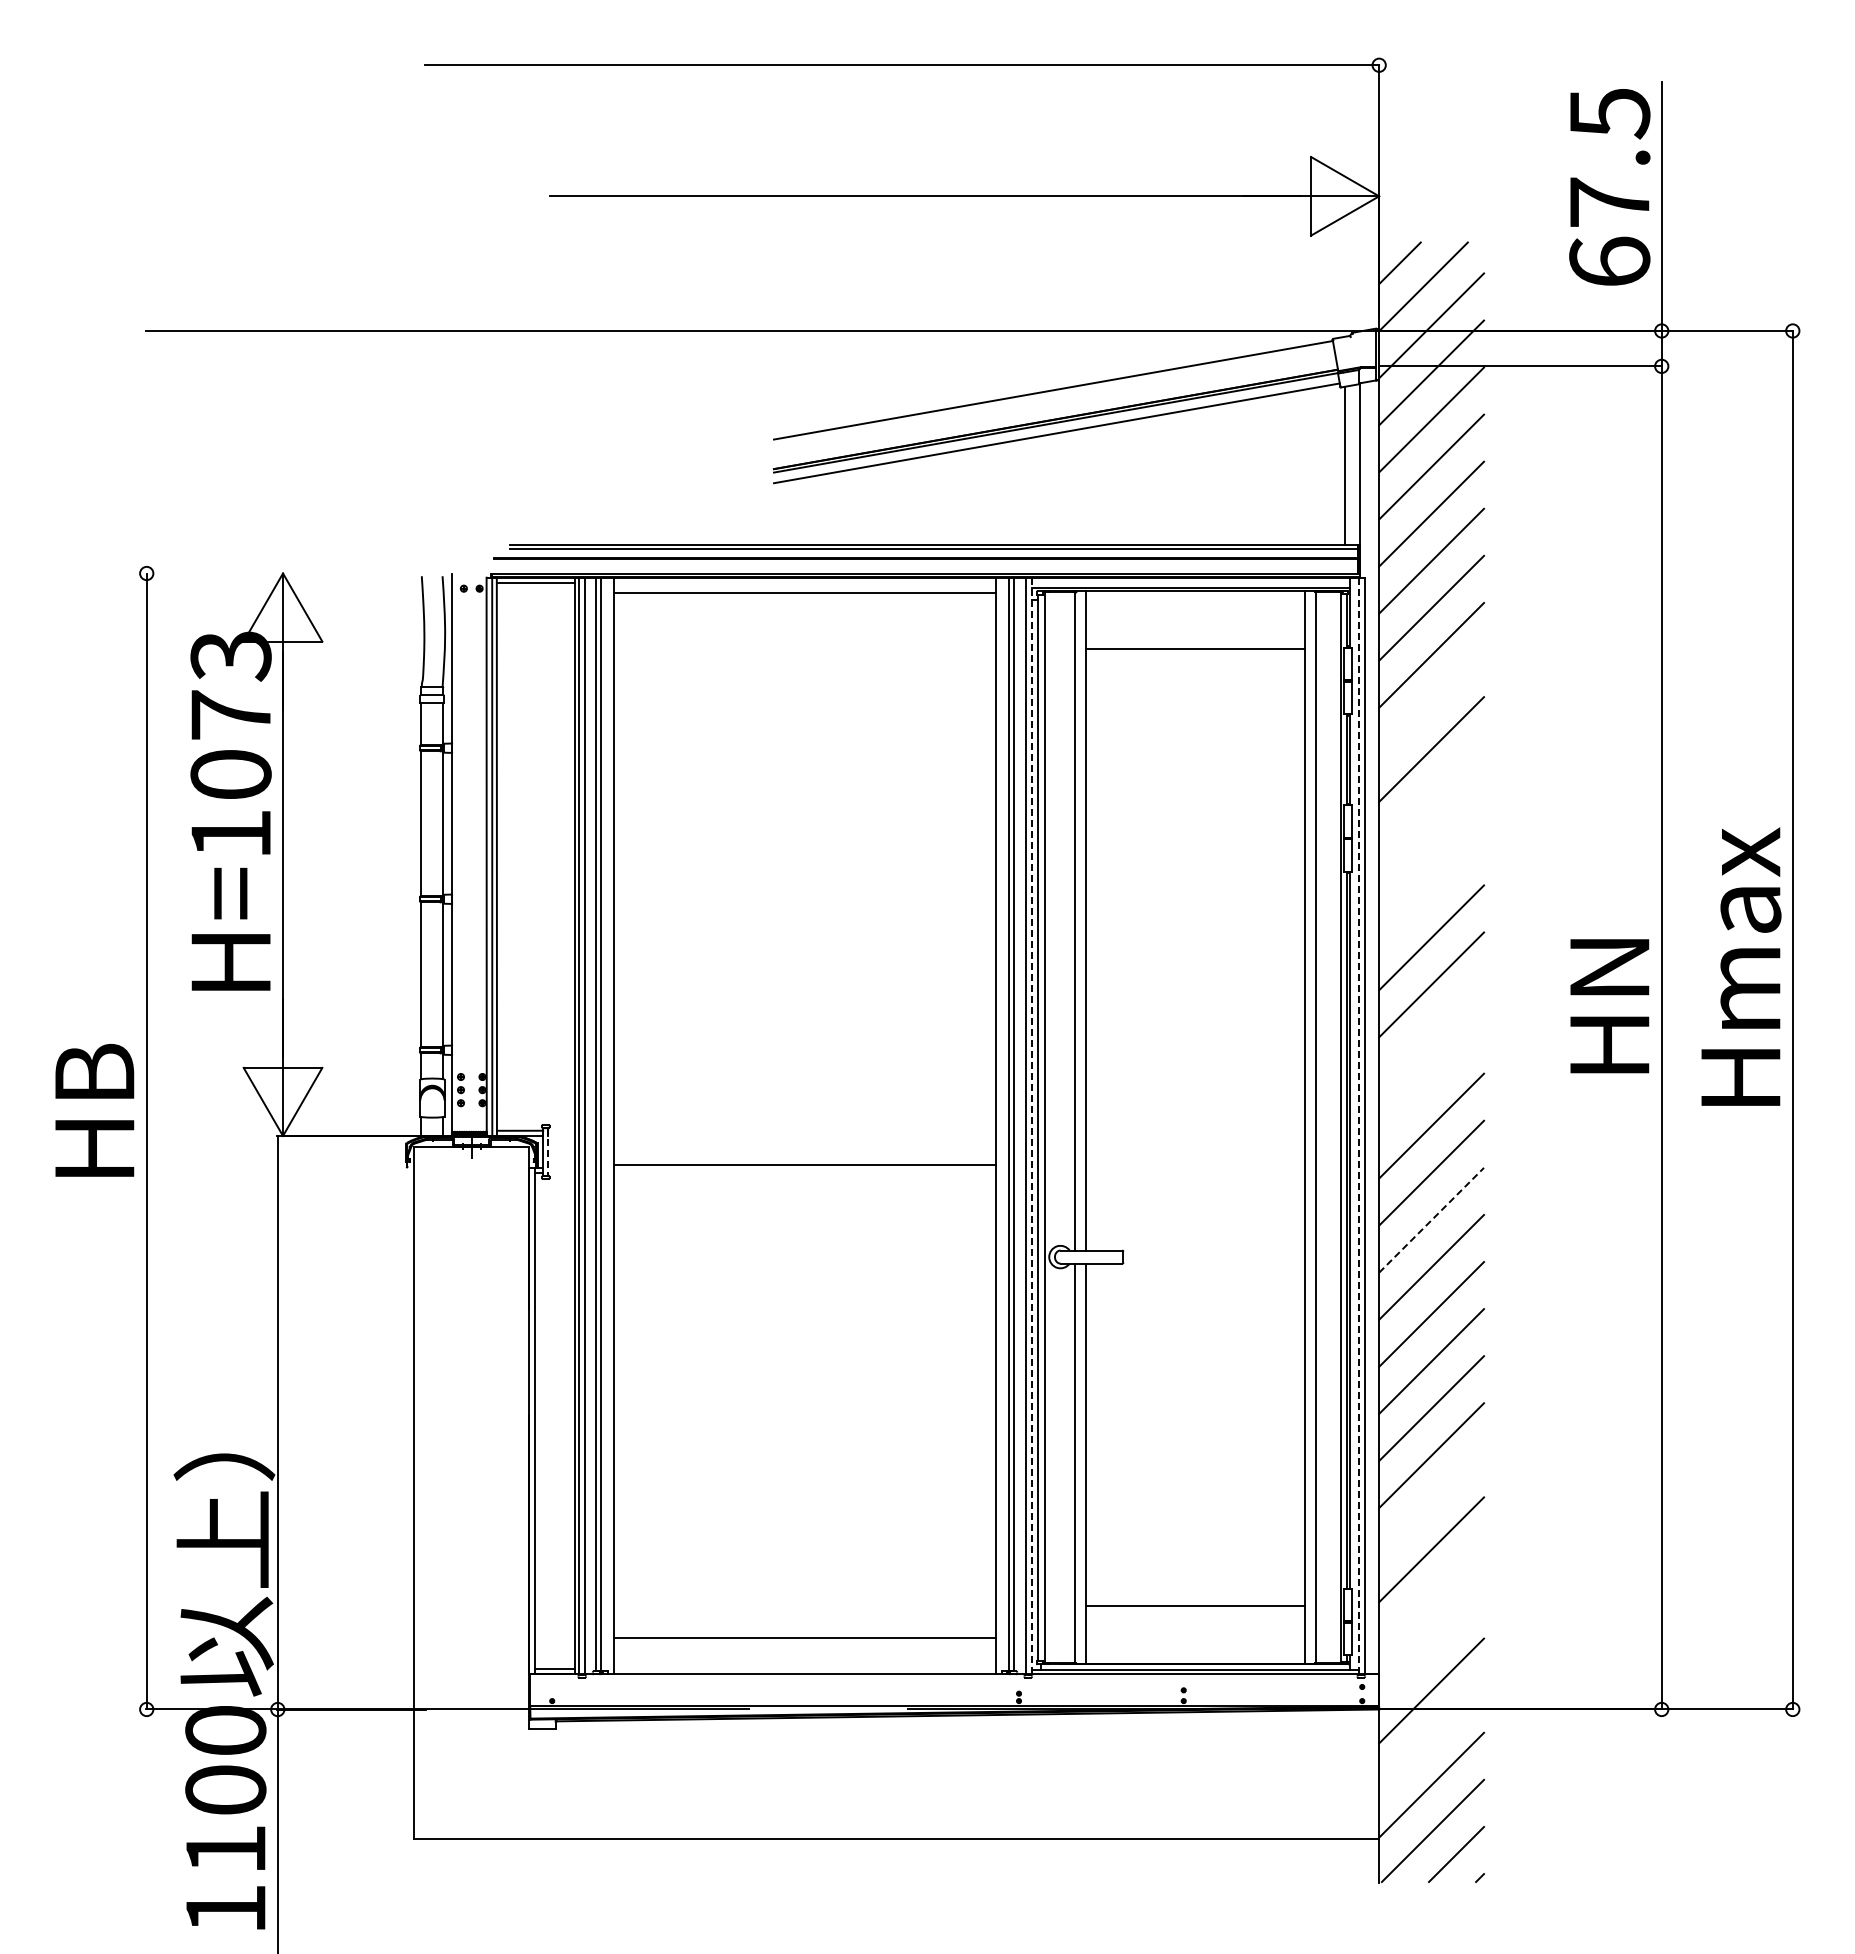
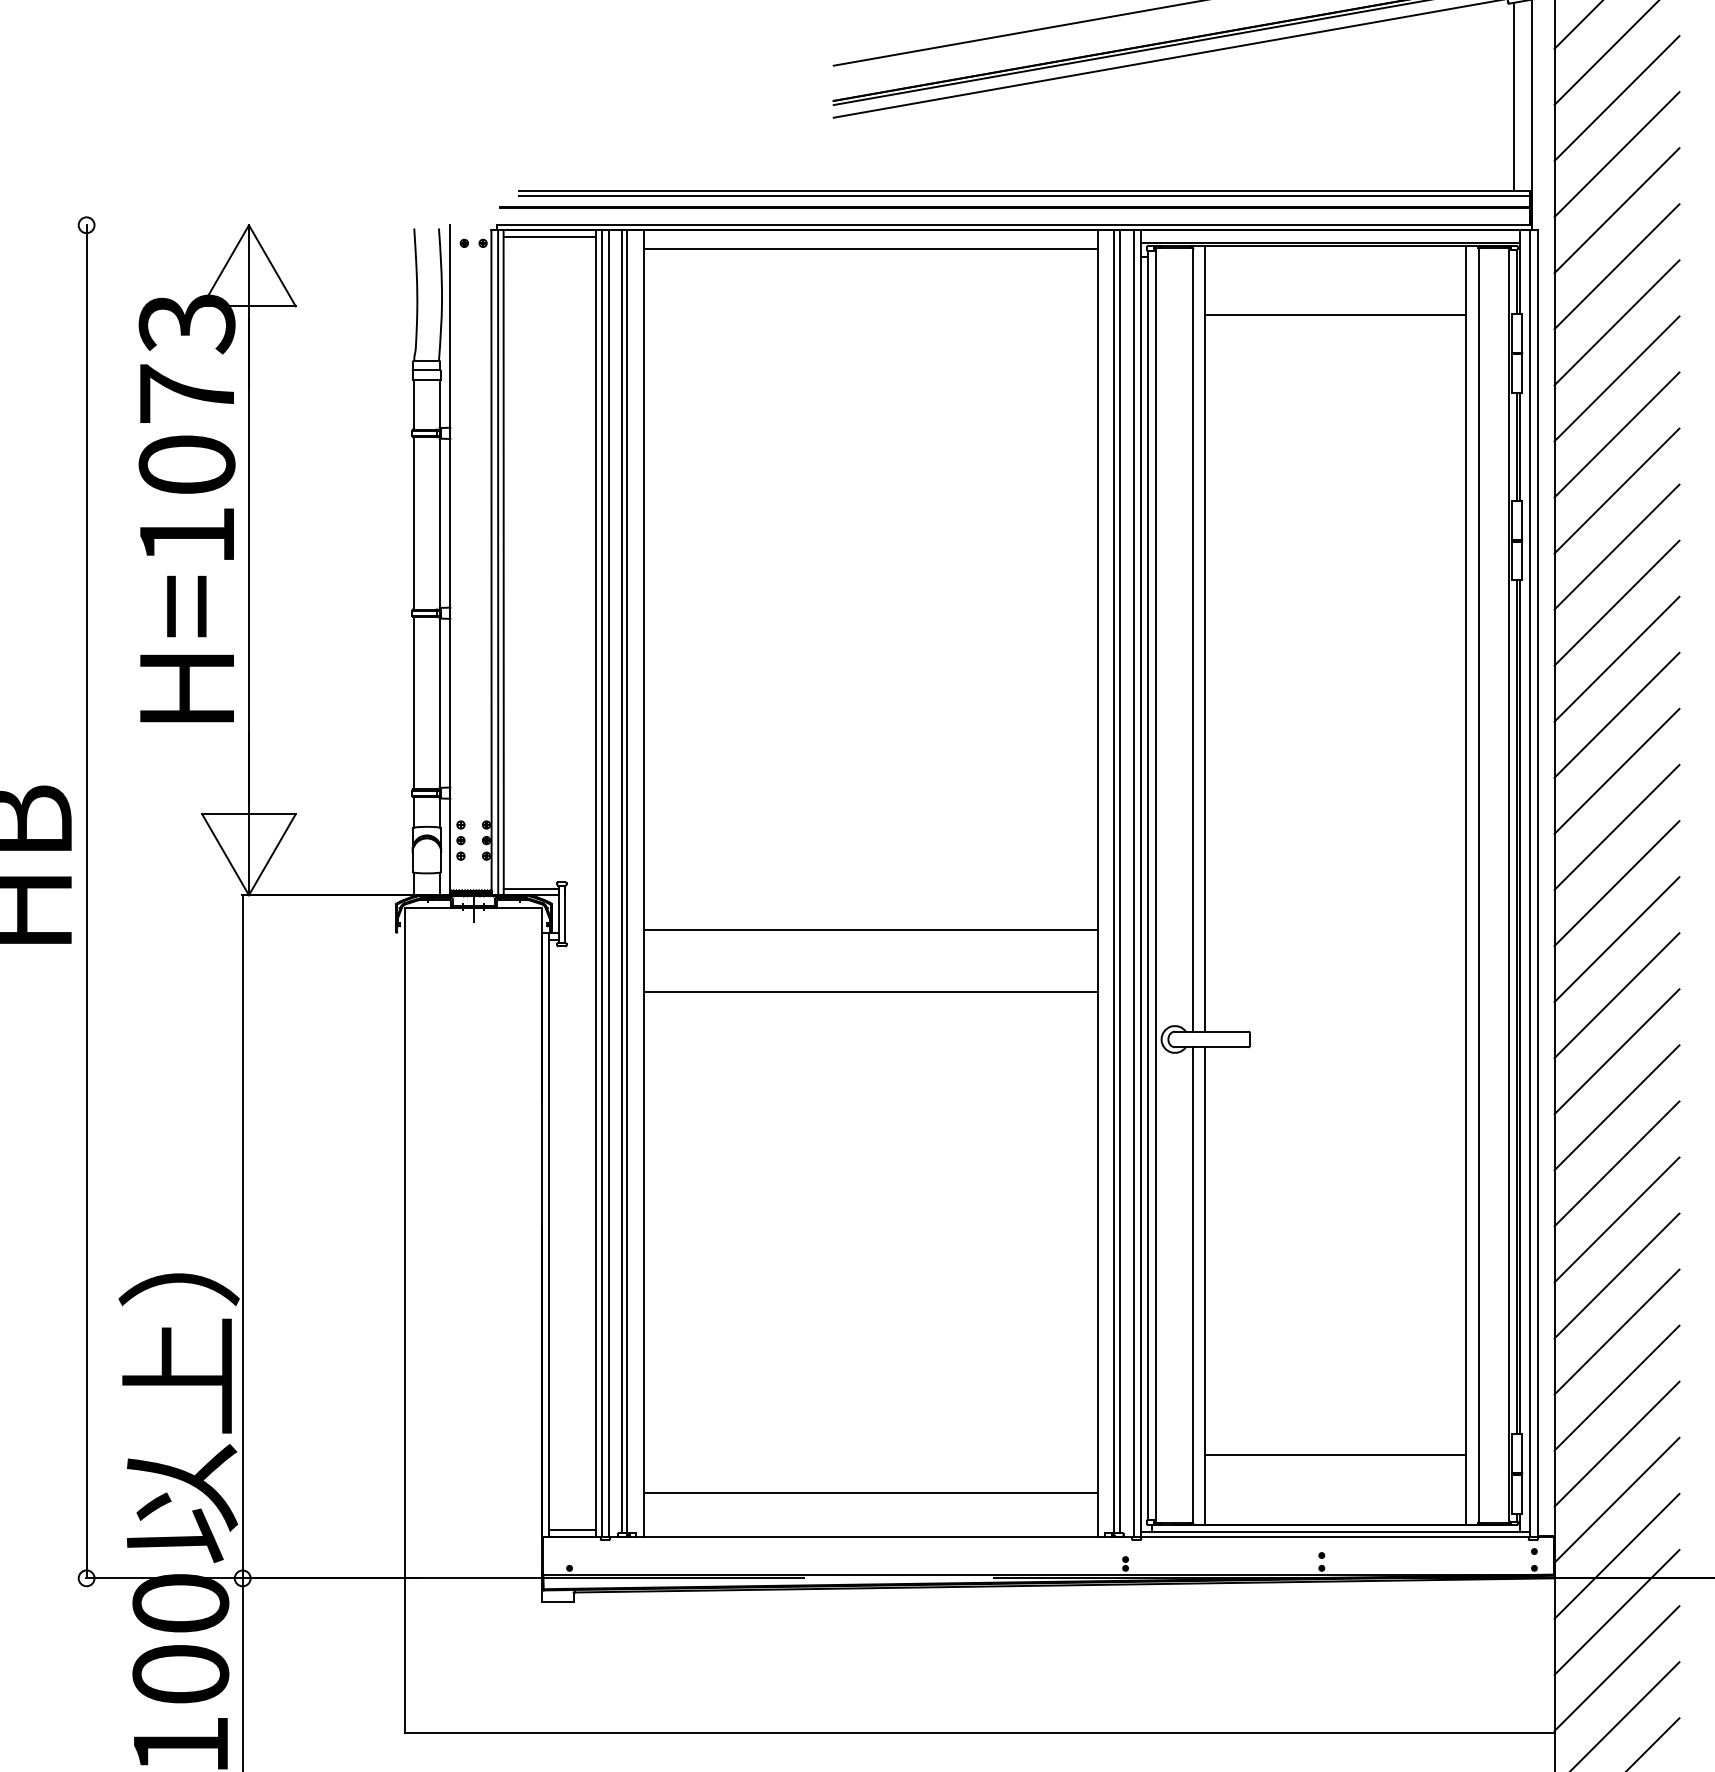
line: (1431, 702) -> (1616, 378), added
line: (1431, 796) -> (1616, 490), added
line: (1431, 843) -> (1616, 546), added
line: (1431, 890) -> (1616, 602), added
line: (1431, 1031) -> (1616, 770), added
line: (1431, 1078) -> (1616, 826), added
line: (1032, 1126) -> (1141, 883), dashed -> solid
line: (1358, 1126) -> (1529, 883), dashed -> solid
line: (548, 1151) -> (565, 913), dashed -> solid
line: (804, 1217) -> (870, 992), added
line: (1431, 1219) -> (1616, 994), dashed -> solid
line: (1431, 1502) -> (1616, 1331), added
line: (1431, 1596) -> (1616, 1443), added
line: (1431, 1643) -> (1616, 1499), added
line: (1431, 1737) -> (1616, 1611), added

